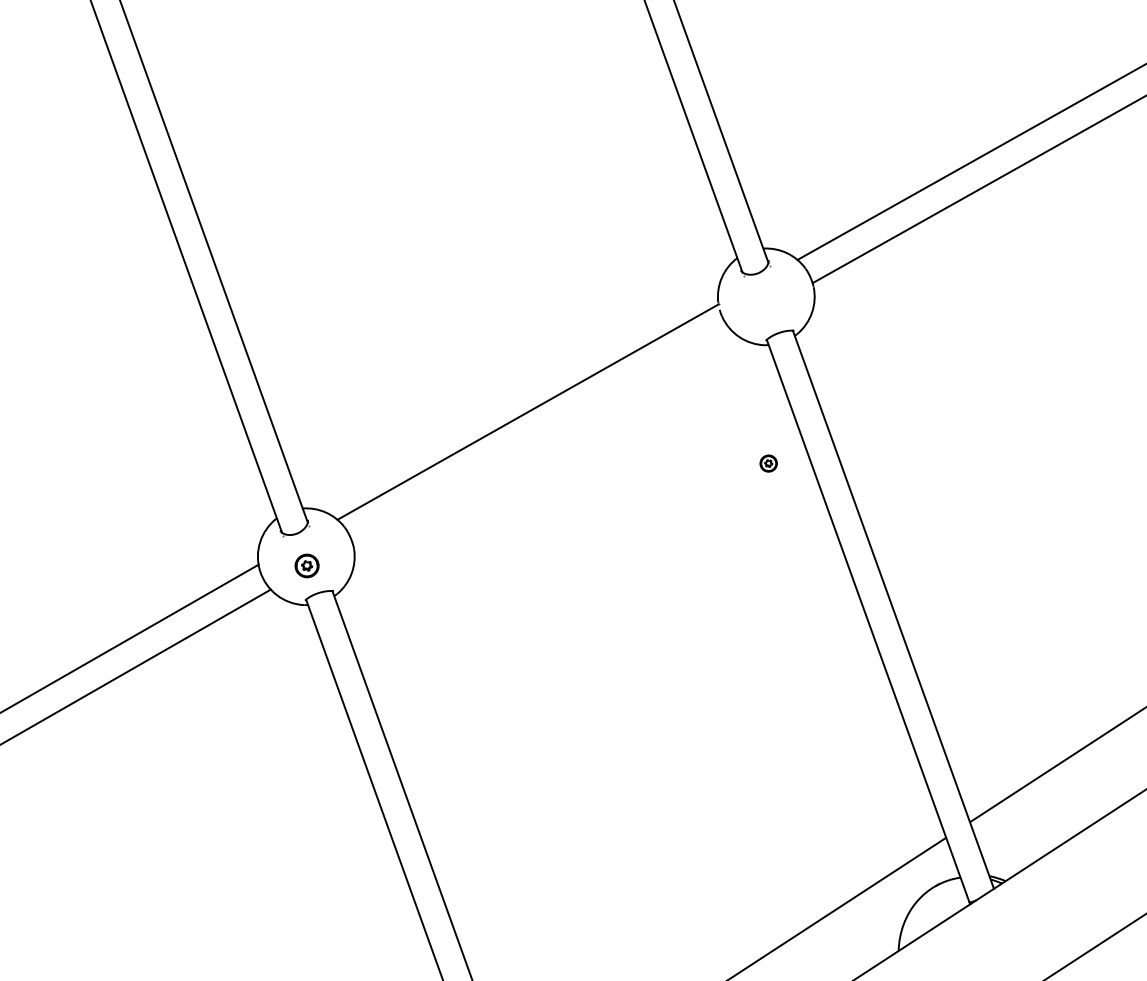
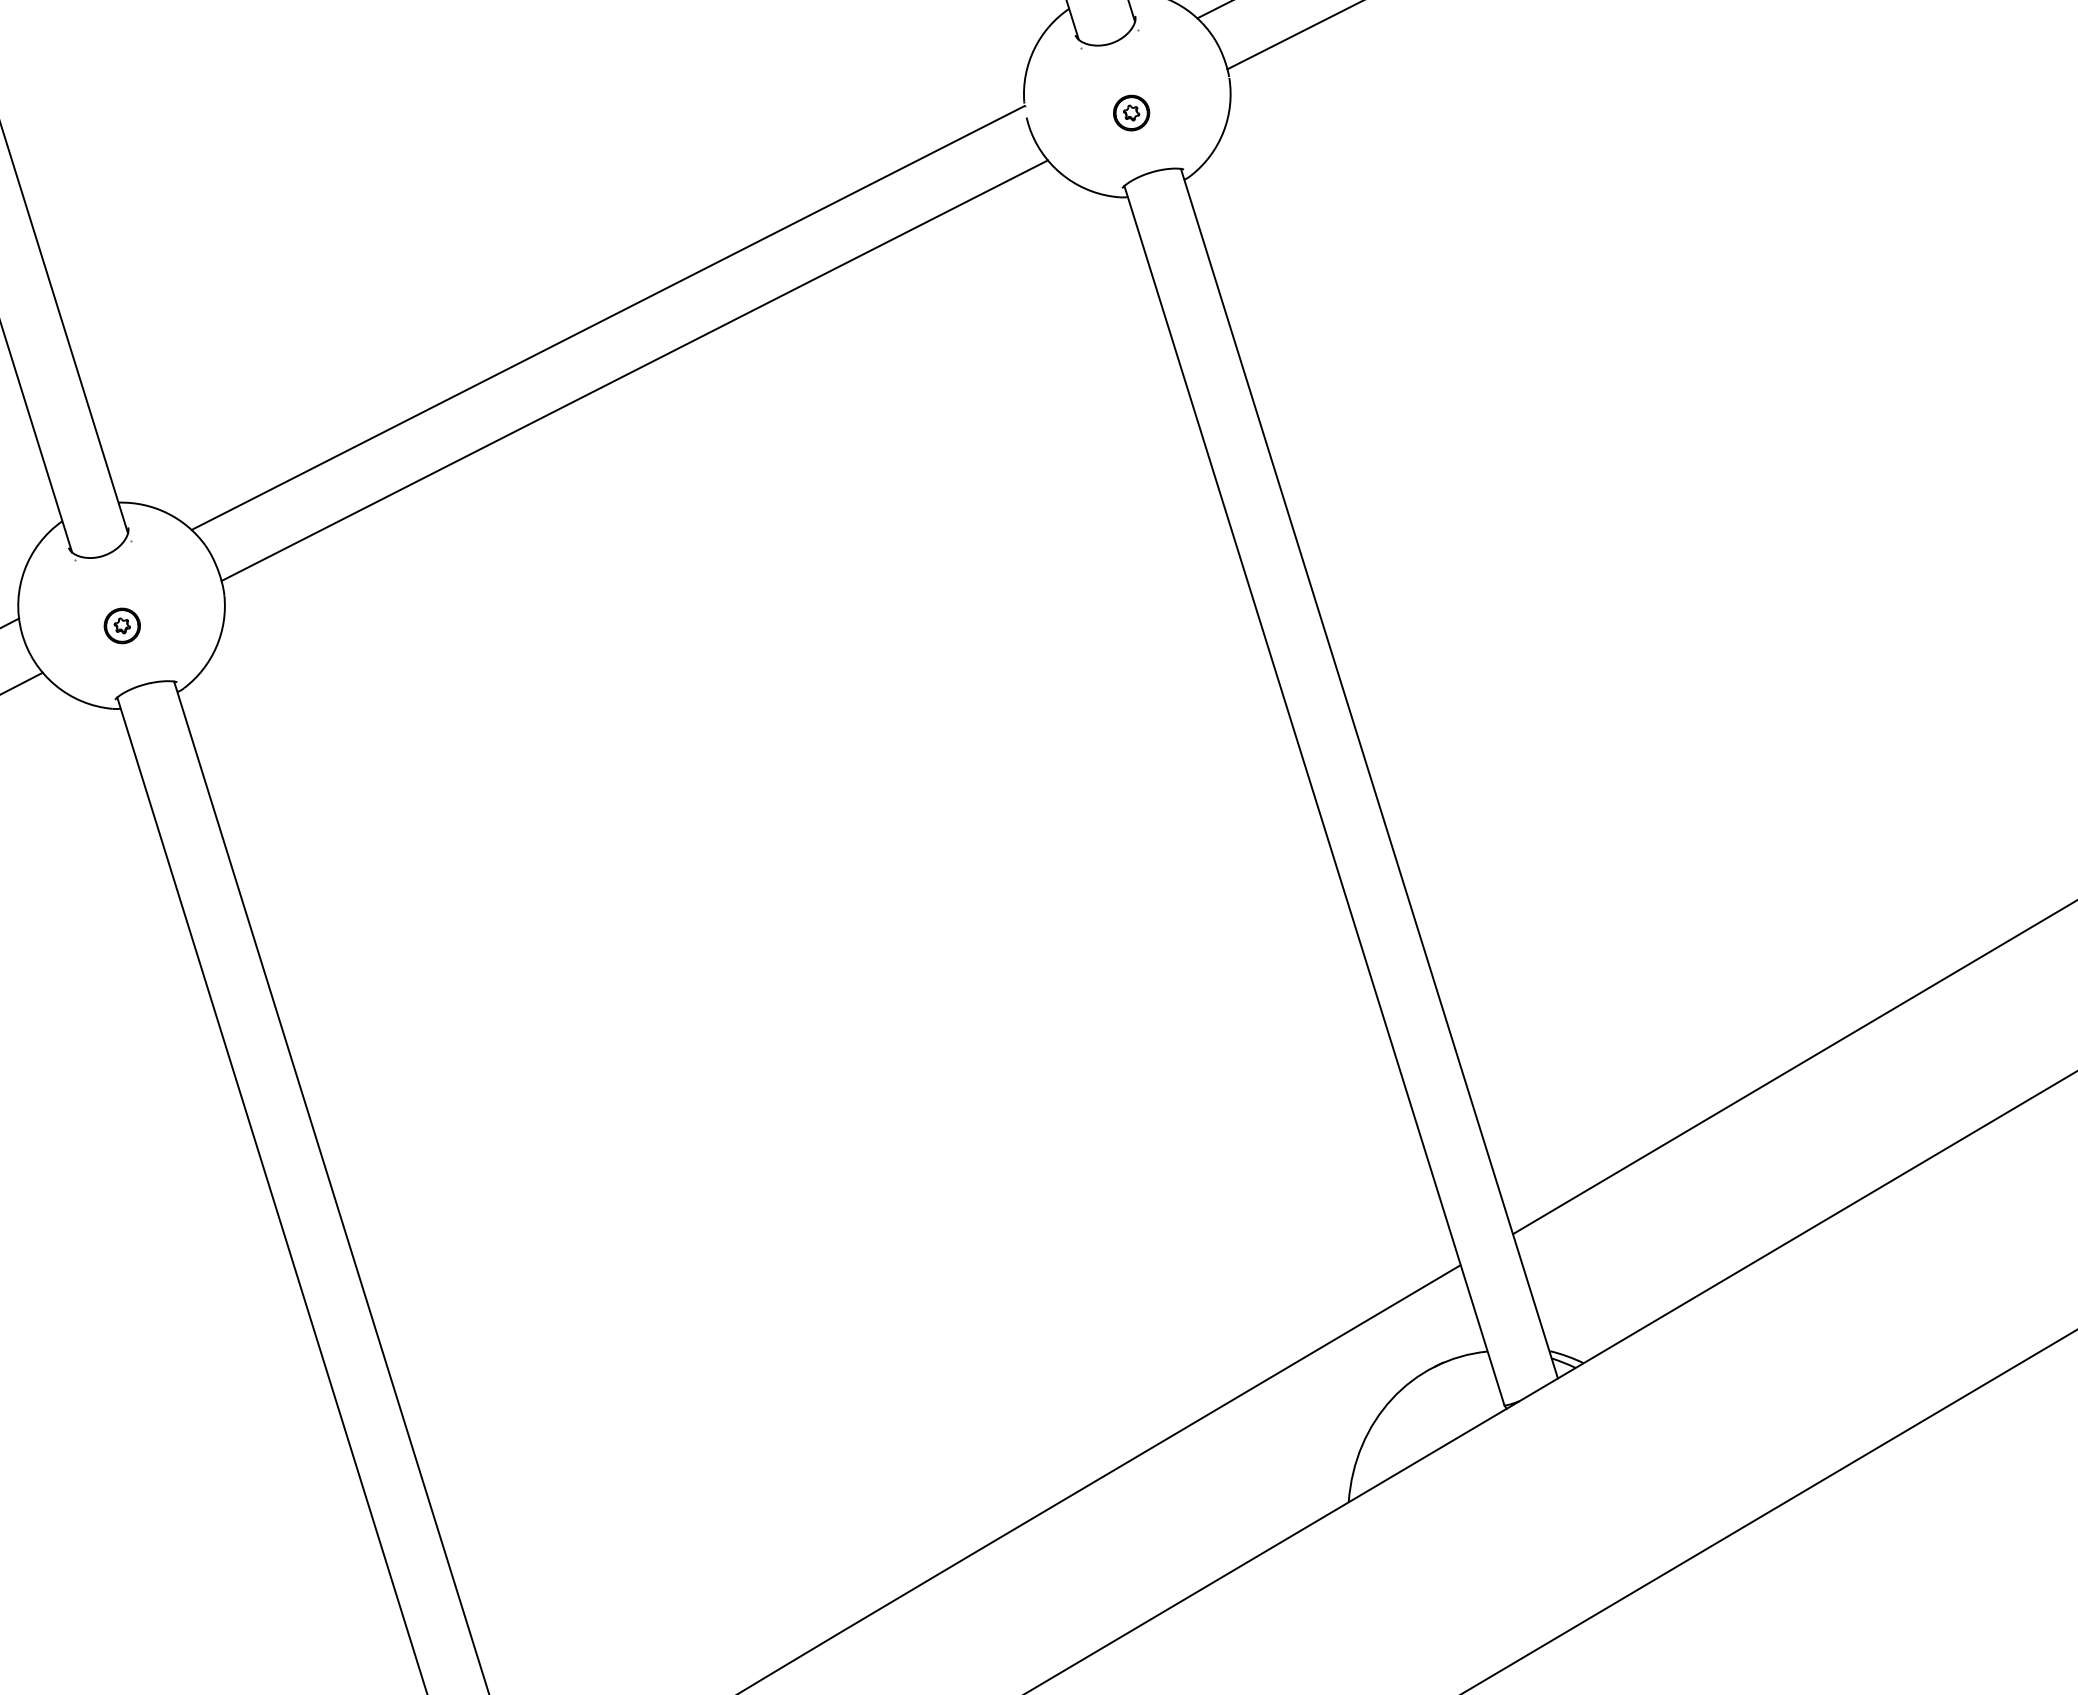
line: (541, 436) -> (634, 371), added
part: (768, 463) -> (1131, 112), moved
part: (306, 566) -> (121, 626), size x0.71

